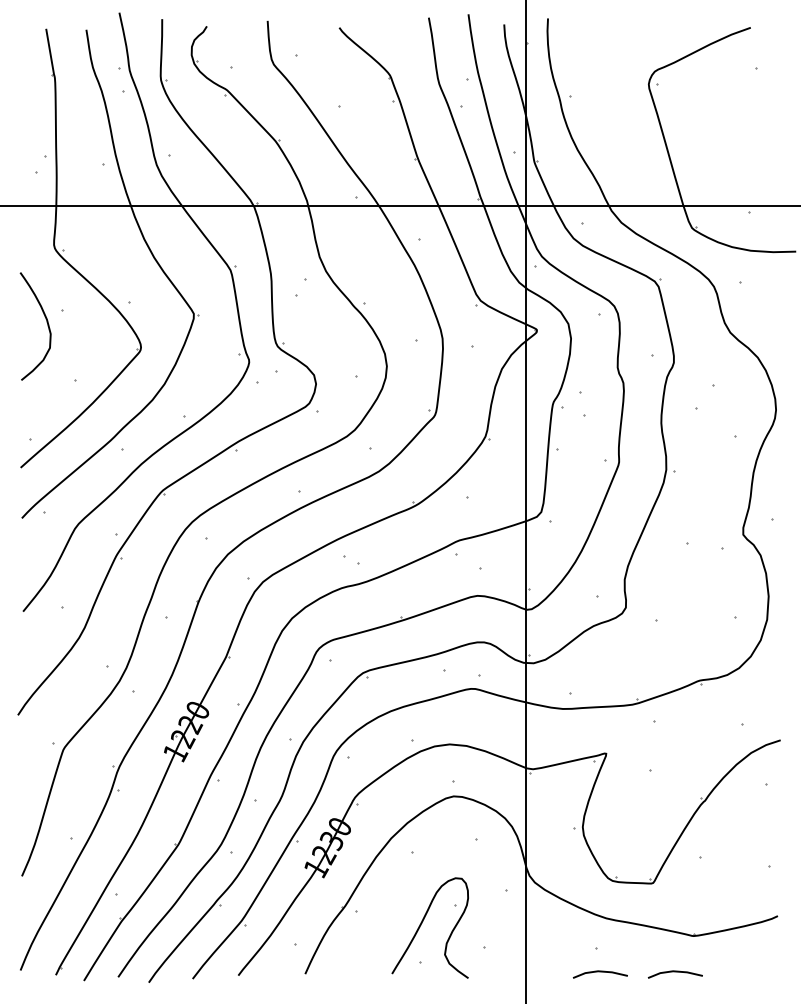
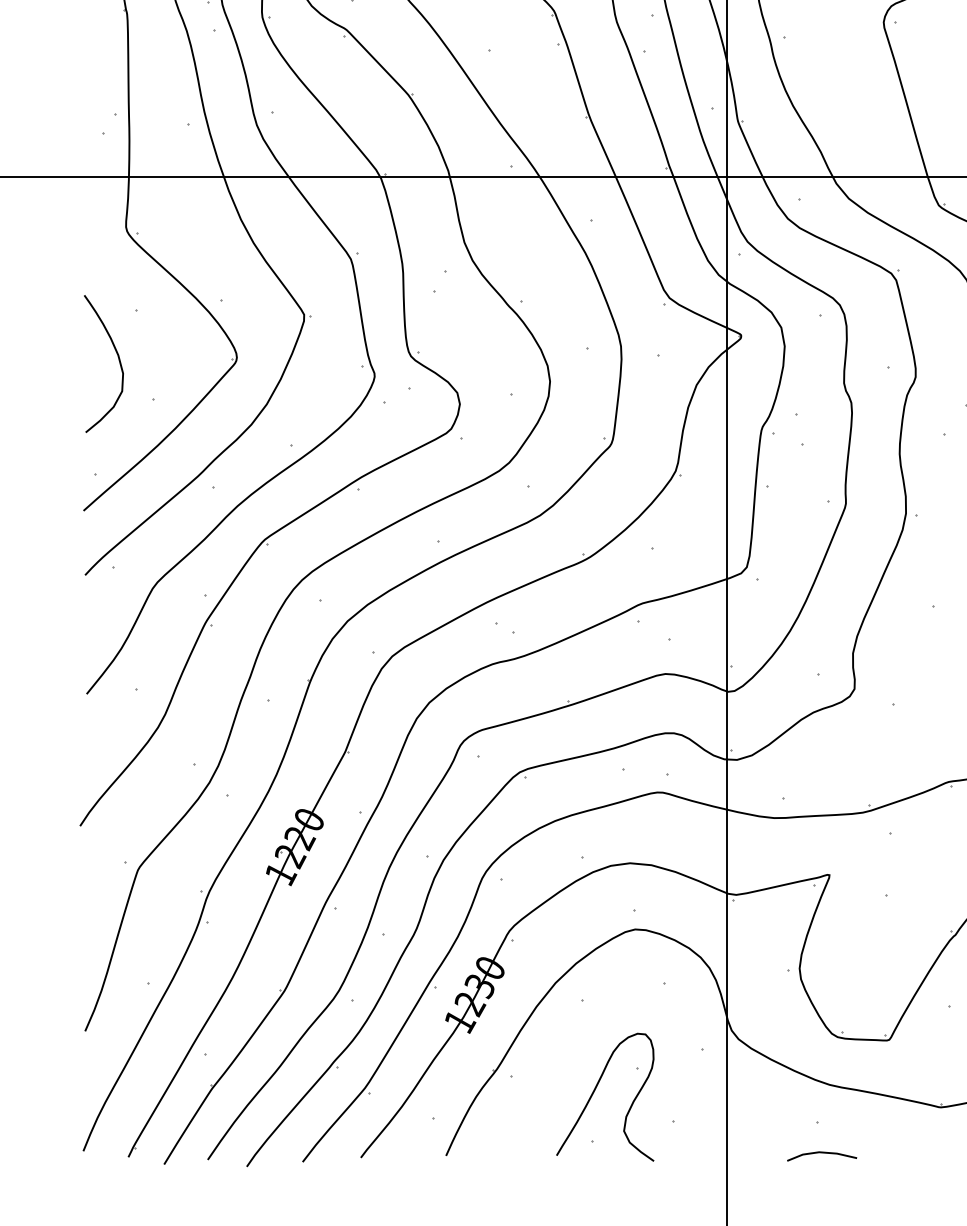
curve: (46, 322) -> (117, 358), moved
line: (674, 972) -> (916, 1153), removed

